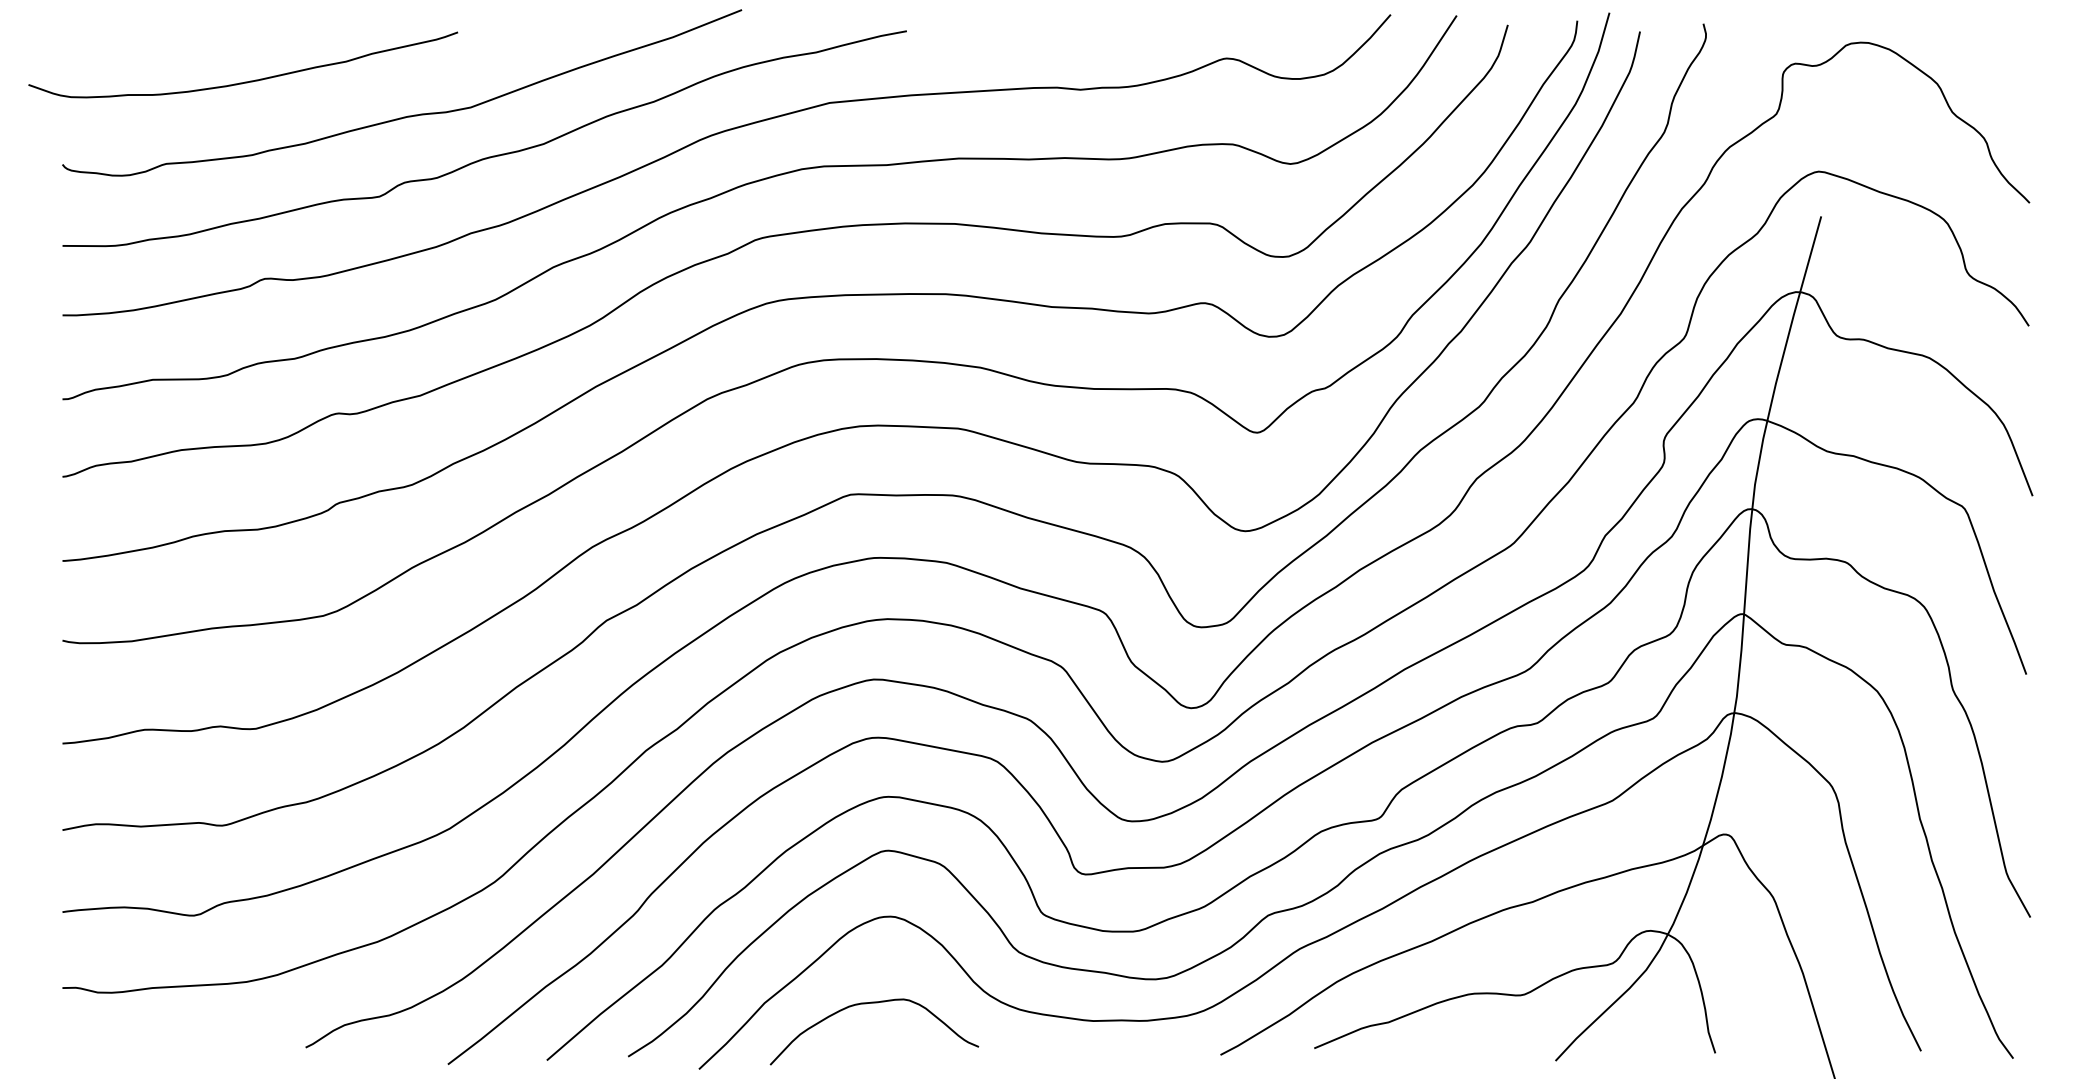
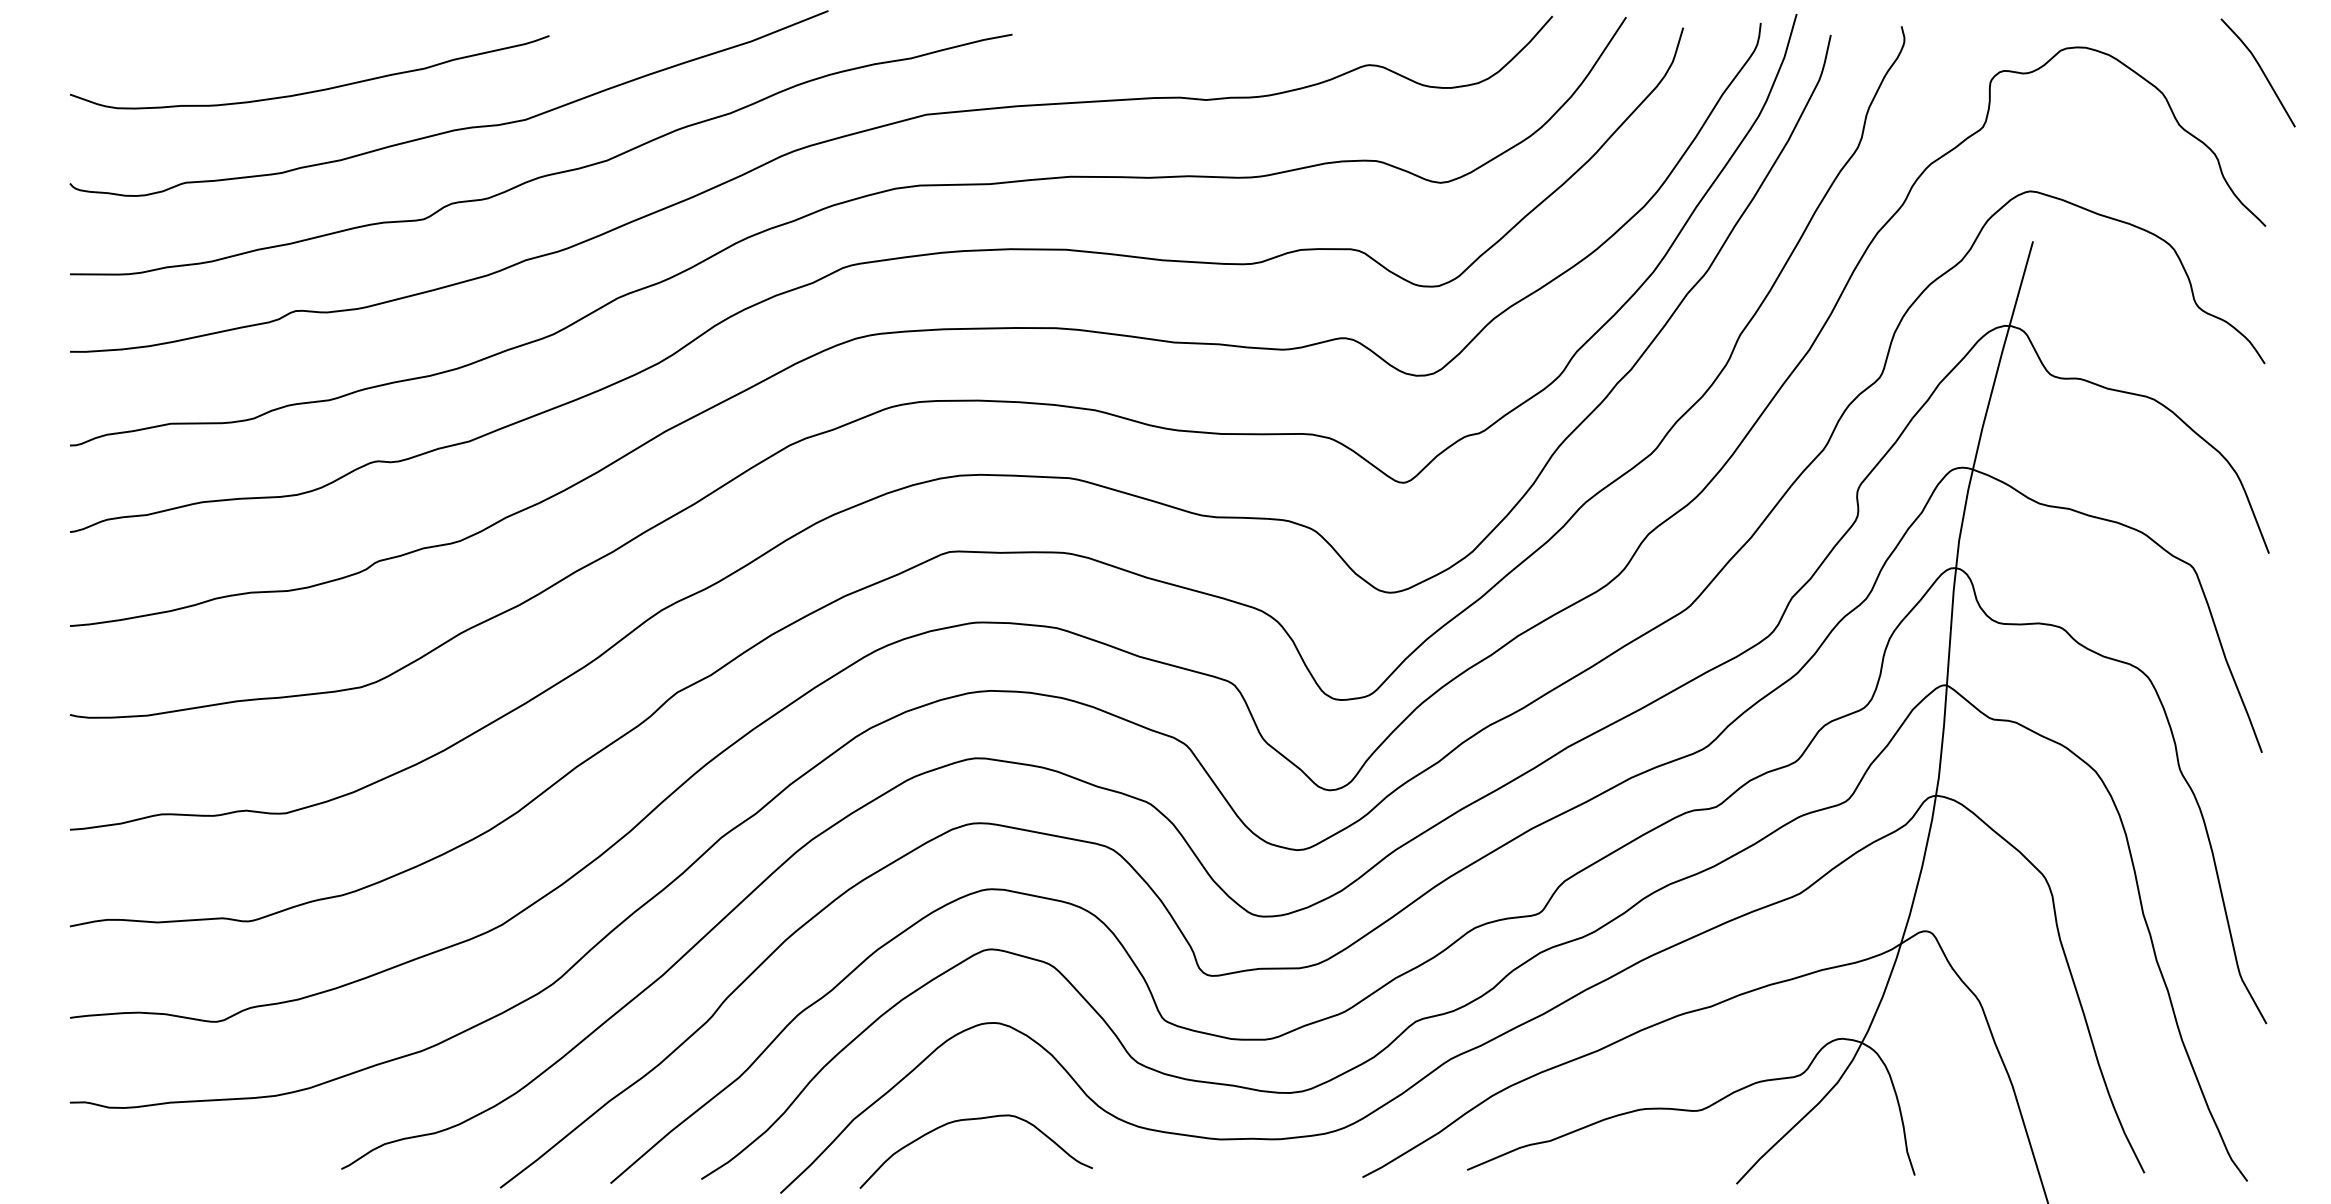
line: (2025, 64) -> (2261, 71), added
curve: (246, 81) -> (313, 90), moved

